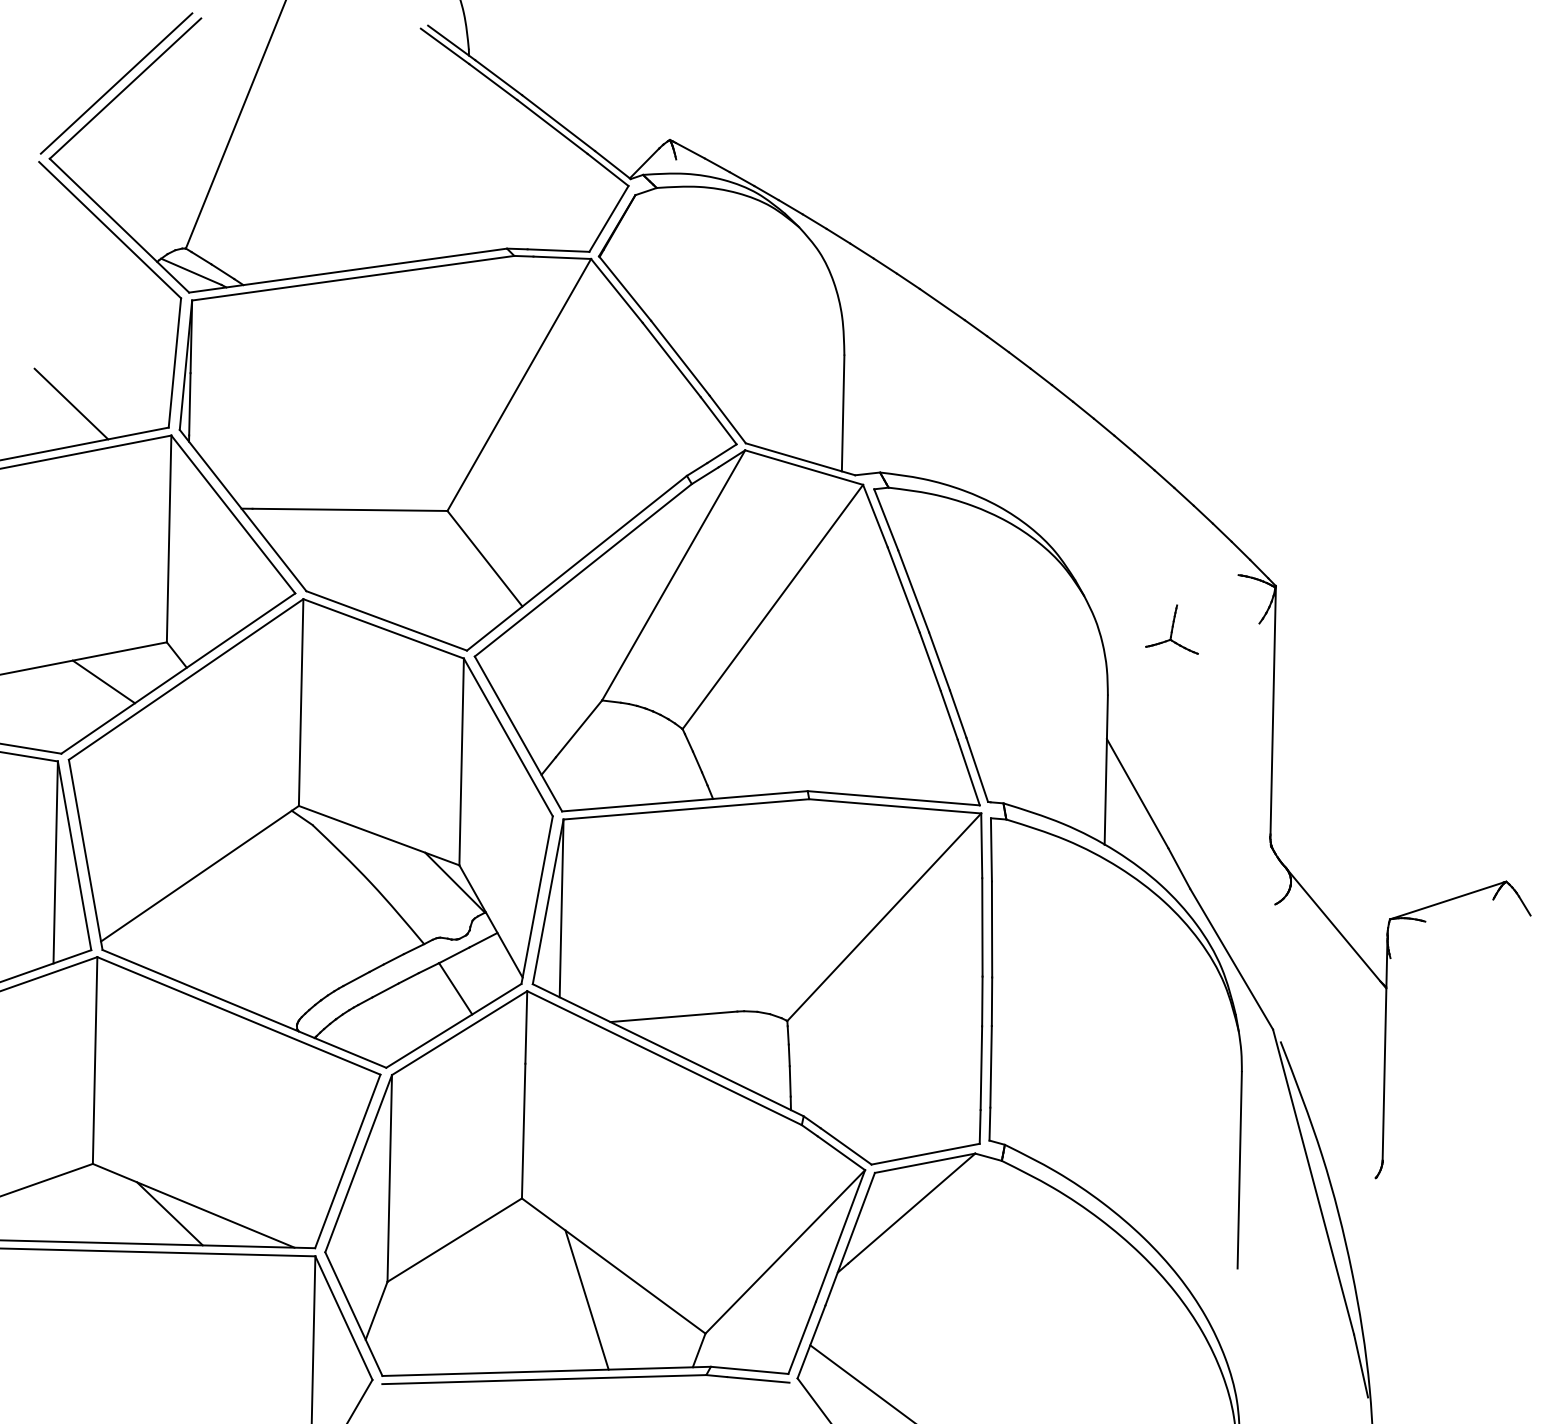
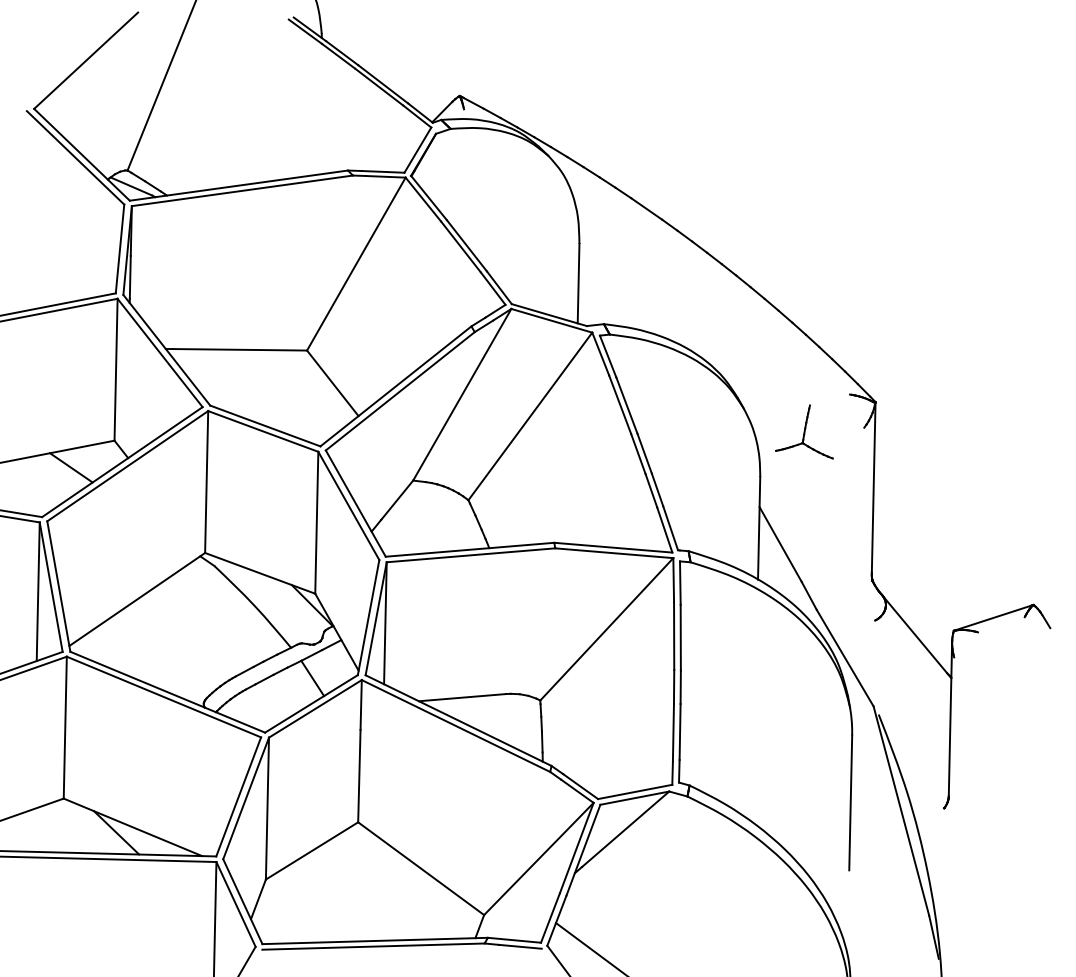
line: (115, 83) -> (79, 57), removed
line: (70, 403) -> (48, 276), removed
part: (1170, 628) -> (803, 431), size x1.6
line: (586, 1299) -> (402, 891), removed

